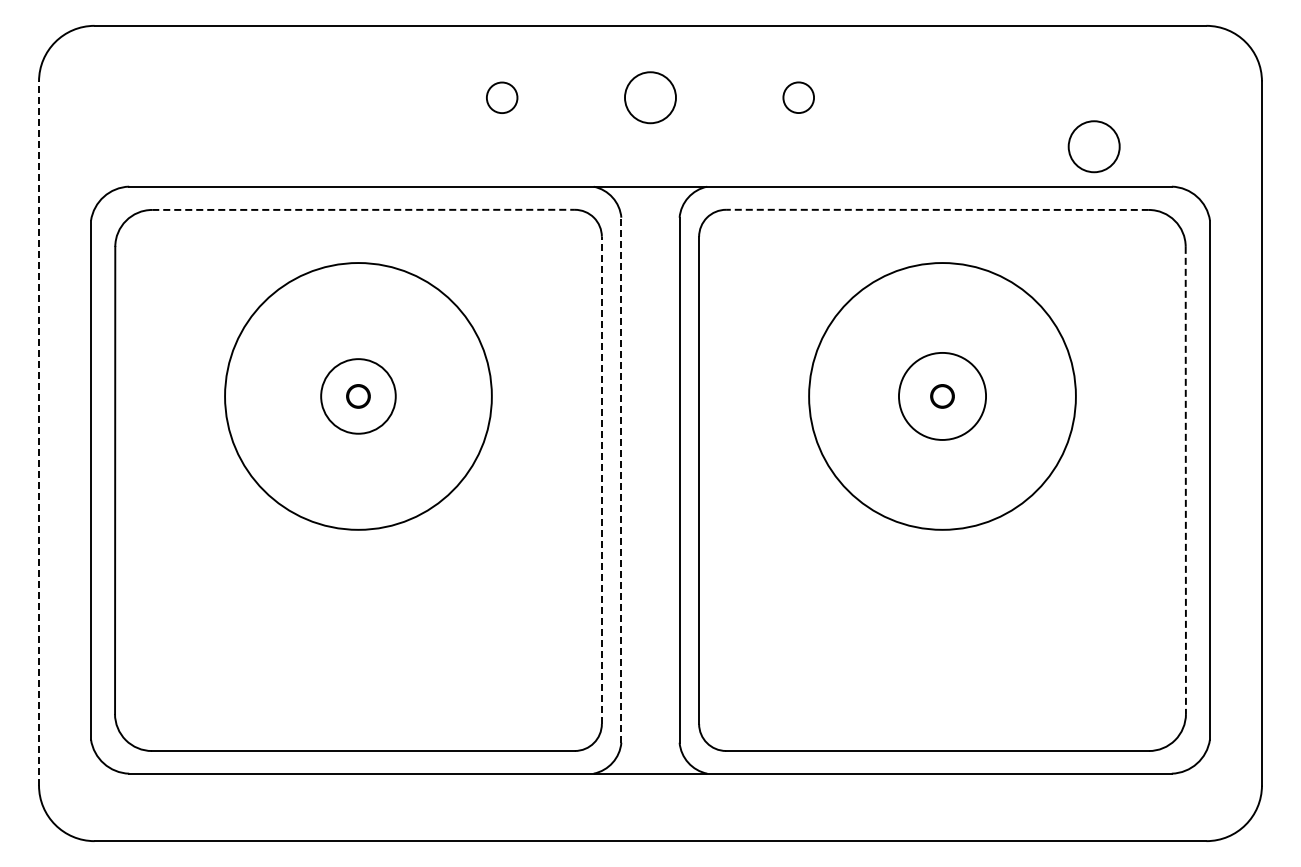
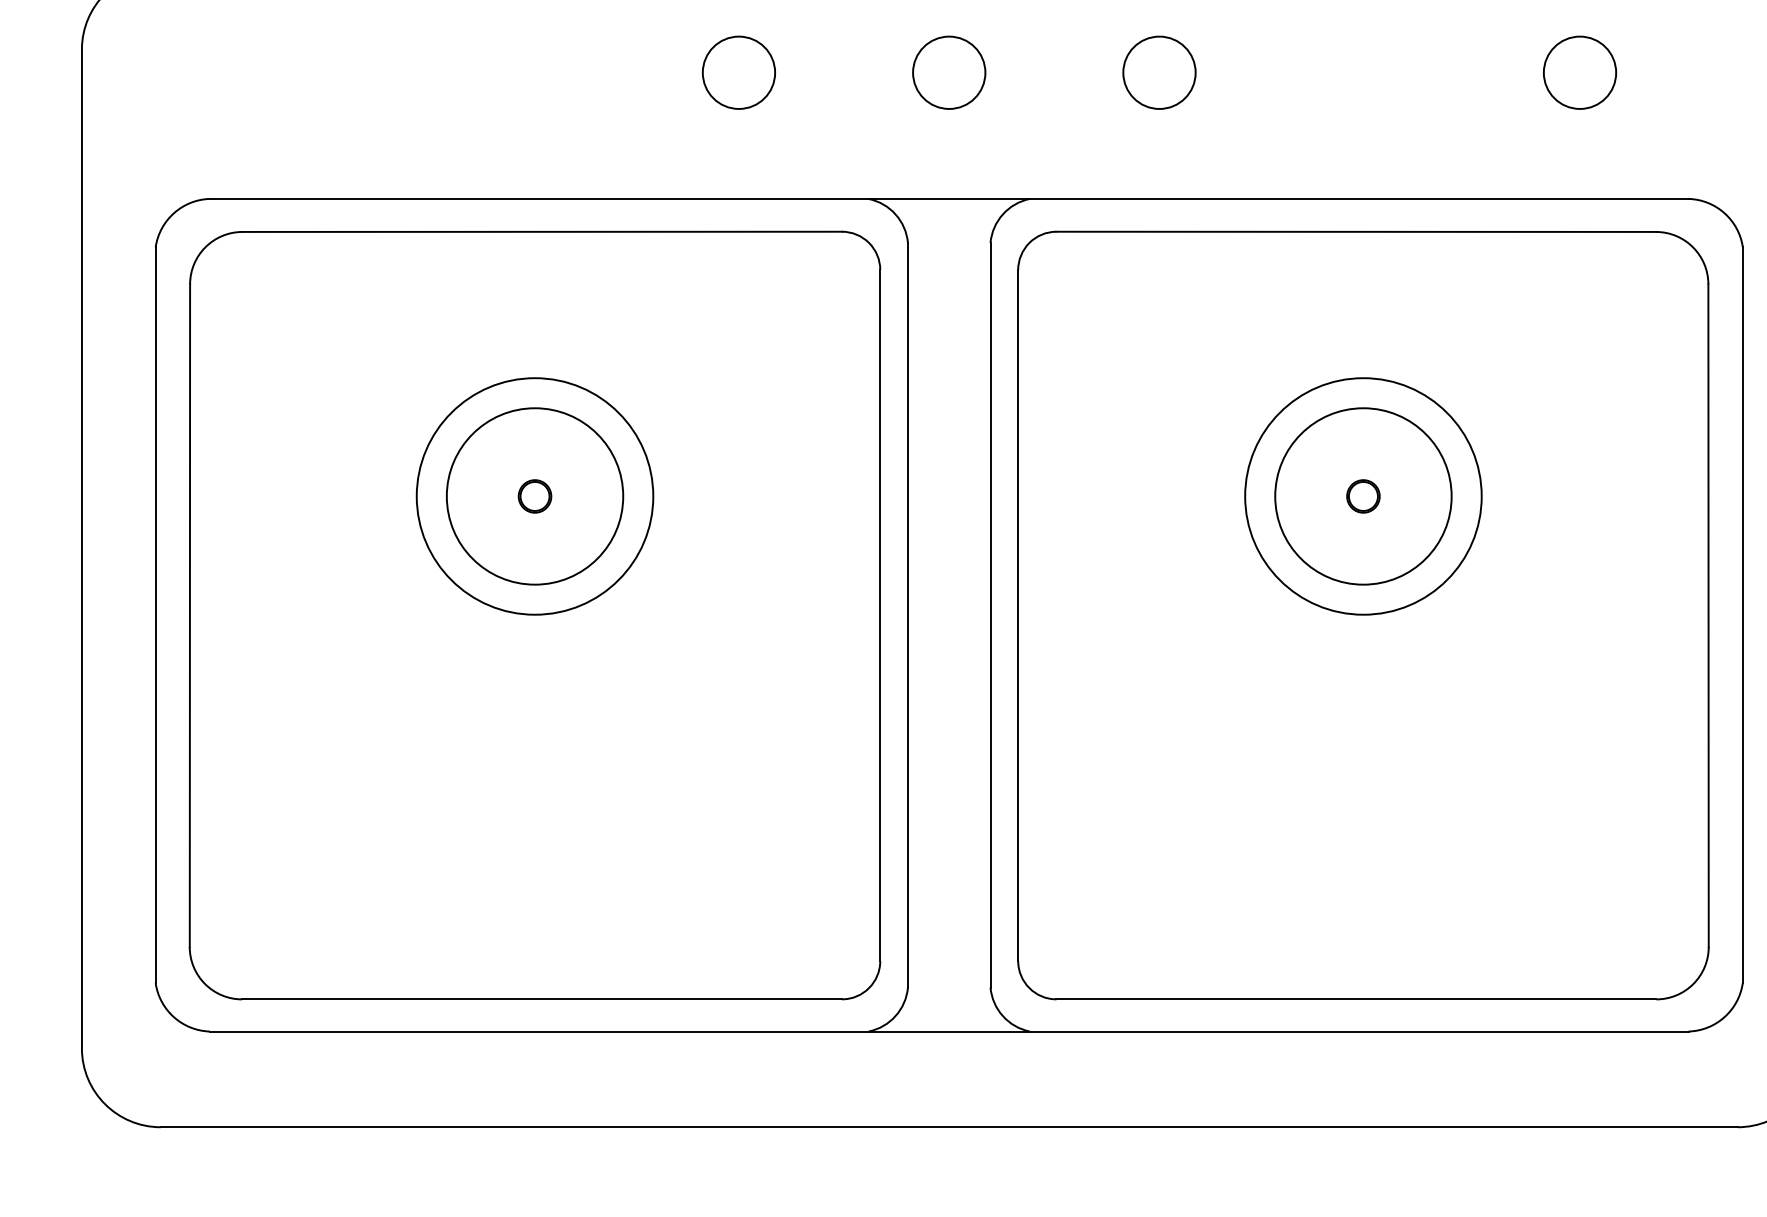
circle: (501, 97) -> (737, 72), size x1.67
circle: (798, 97) -> (1159, 72), size x1.67
circle: (1093, 146) -> (1579, 72), moved
line: (364, 209) -> (543, 231), dashed -> solid
line: (936, 209) -> (1354, 231), dashed -> solid
circle: (358, 396) -> (535, 496), size x0.62
circle: (358, 396) -> (535, 496), size x1.67
circle: (942, 396) -> (1363, 496), size x0.62
circle: (942, 396) -> (1363, 496), size x1.43
line: (39, 433) -> (82, 549), dashed -> solid
line: (621, 479) -> (908, 614), dashed -> solid
line: (601, 480) -> (879, 615), dashed -> solid
line: (1185, 480) -> (1708, 615), dashed -> solid

